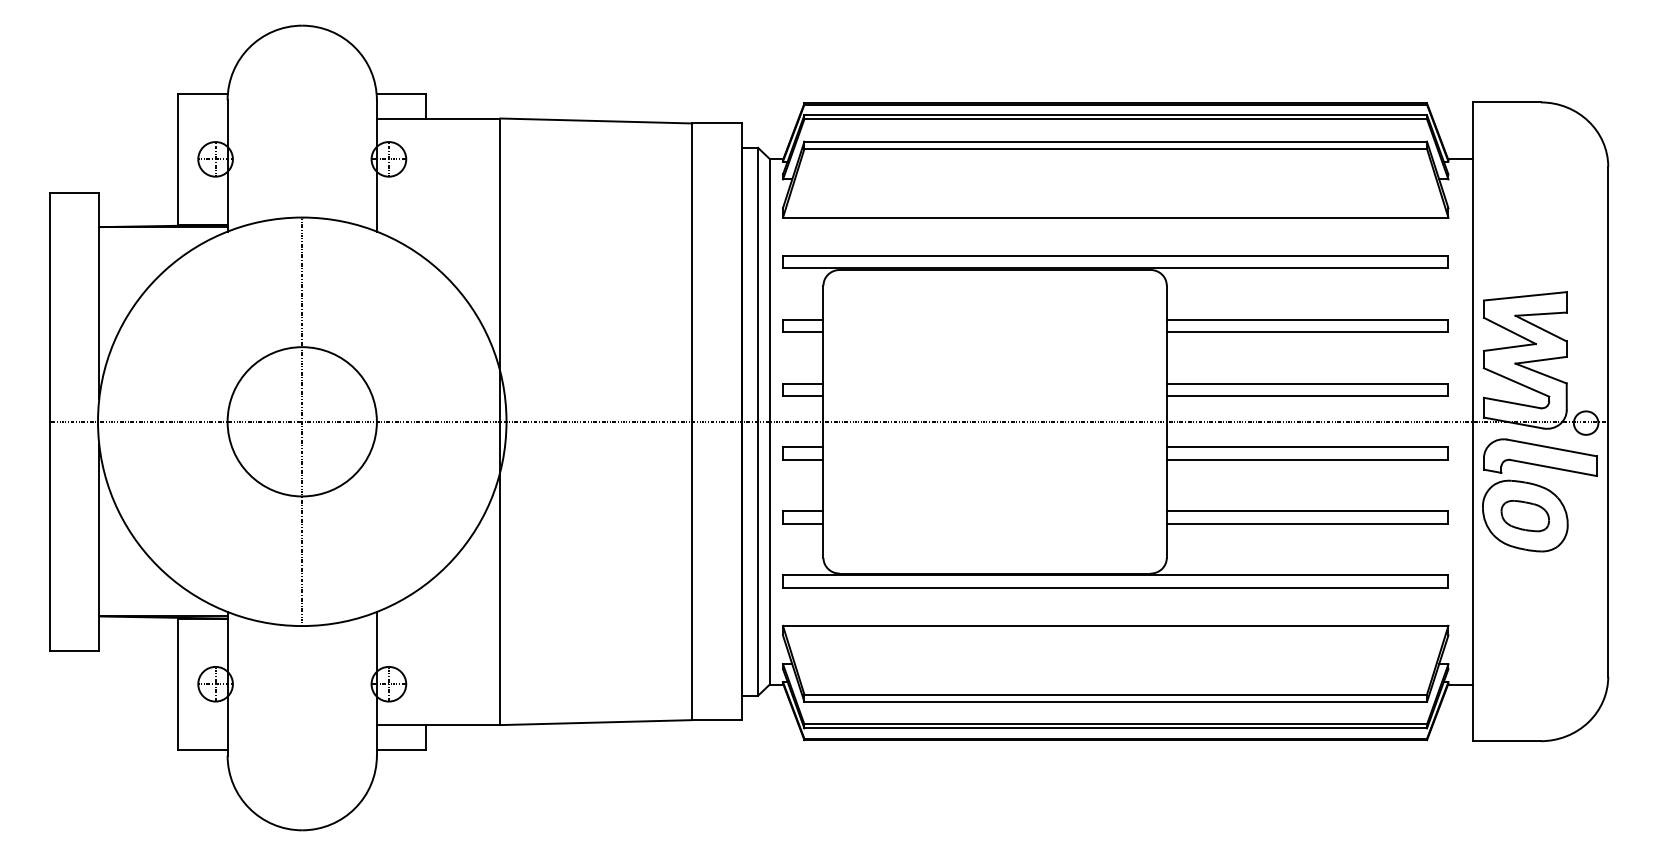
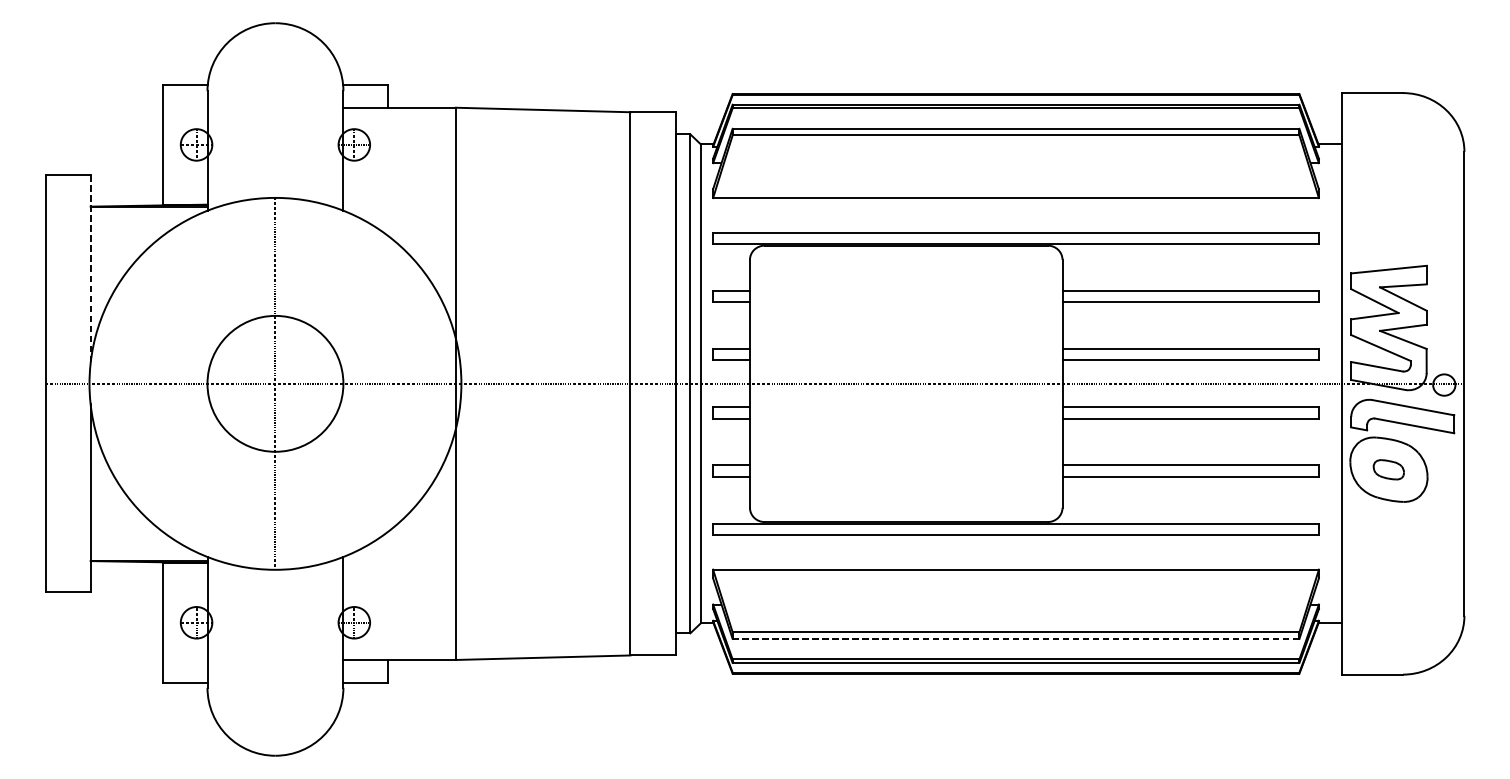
line: (99, 296) -> (90, 269), solid -> dashed
part: (1524, 516) -> (1388, 470), size x0.7
line: (1115, 701) -> (1015, 638), solid -> dashed

